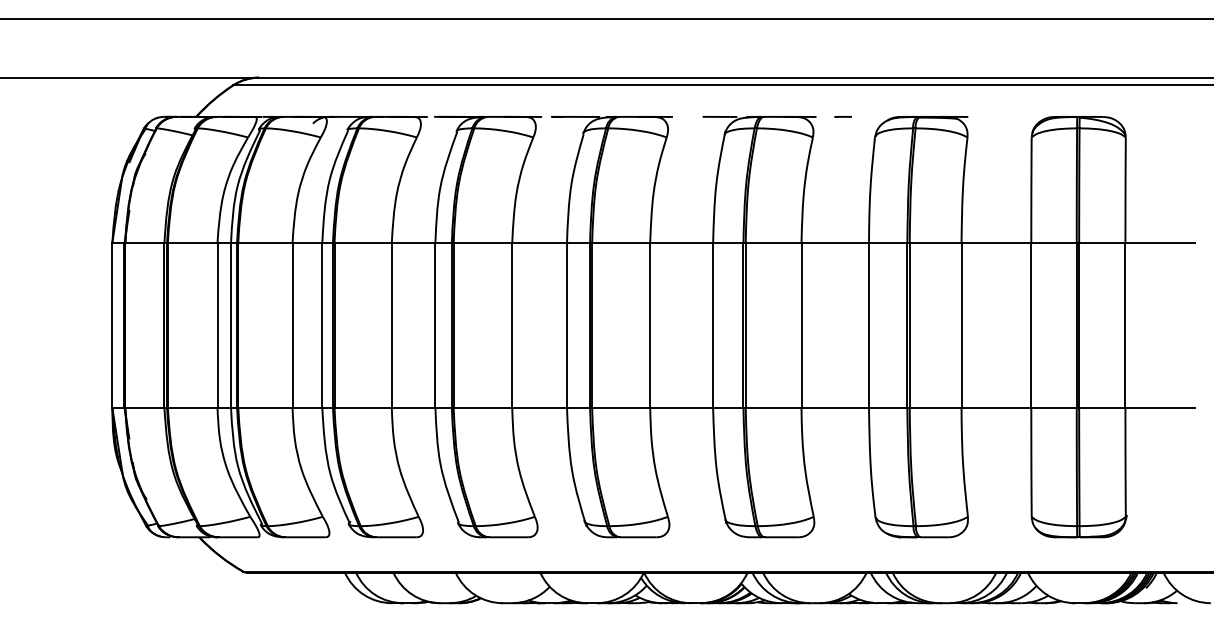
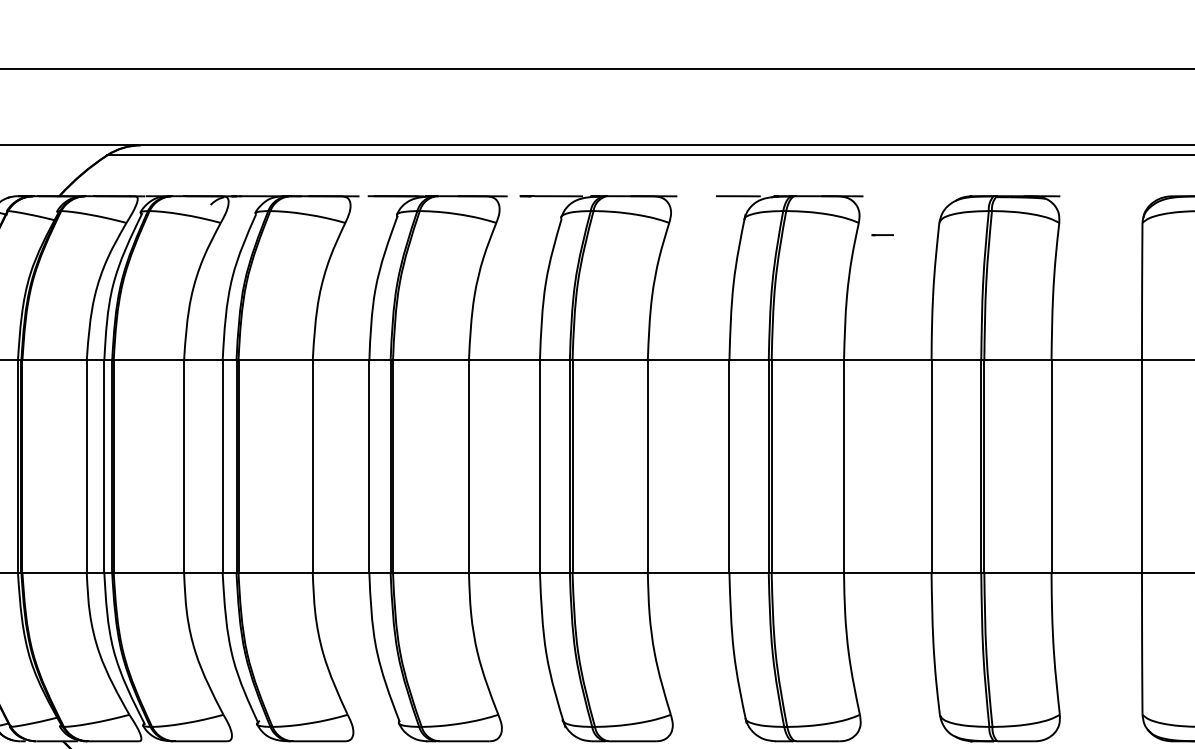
line: (842, 116) -> (881, 234), moved

